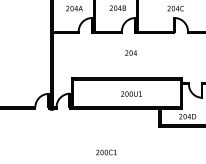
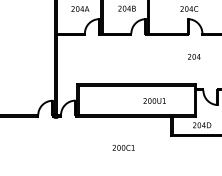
text: (131, 52) -> (194, 56), moved
text: (131, 93) -> (154, 100), moved
text: (106, 152) -> (123, 147), moved

